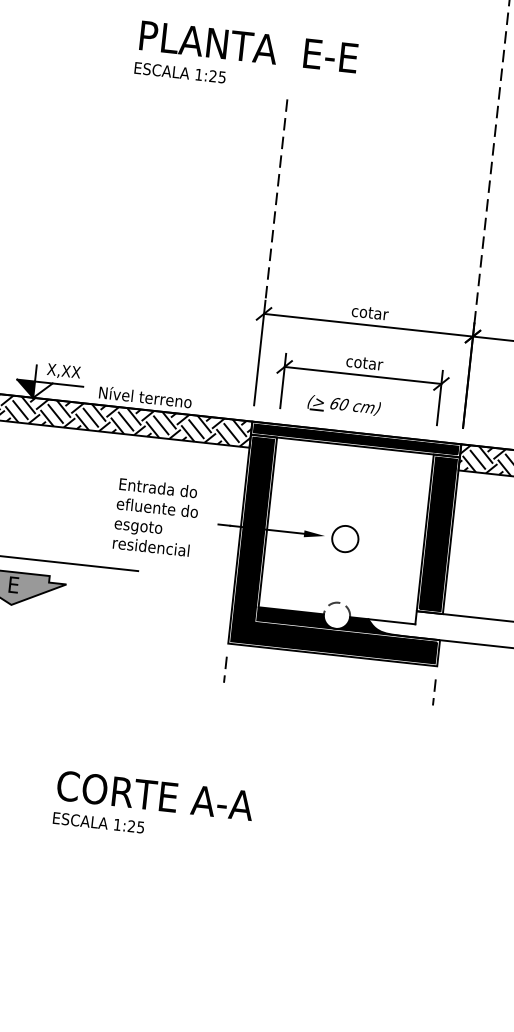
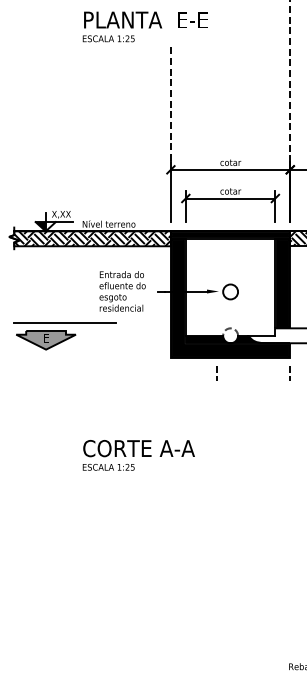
part: (343, 405) -> (221, 216), removed
line: (224, 668) -> (216, 372), moved

